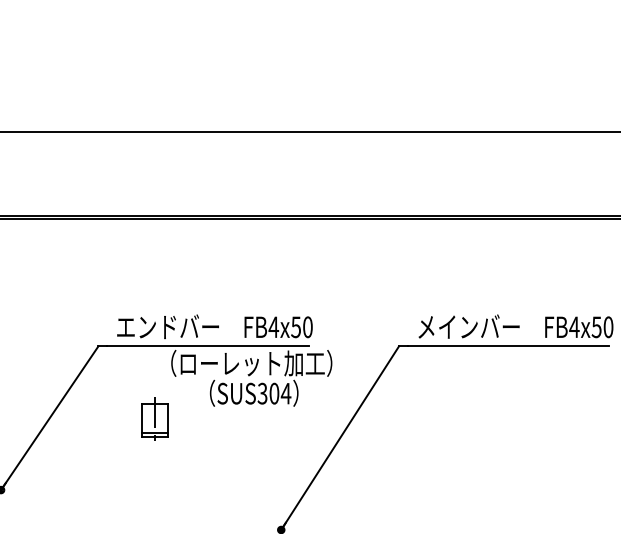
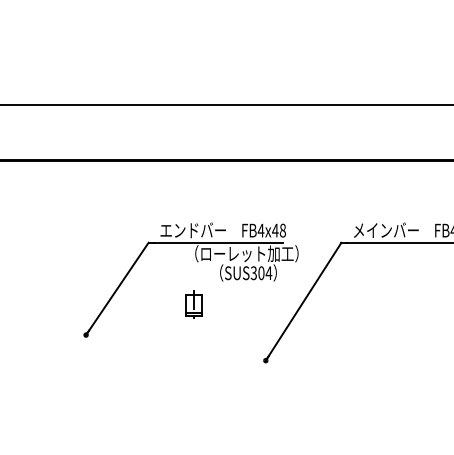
text: (302, 327) -> (279, 230), FB4x50 -> FB4x48
part: (154, 419) -> (193, 304), moved

